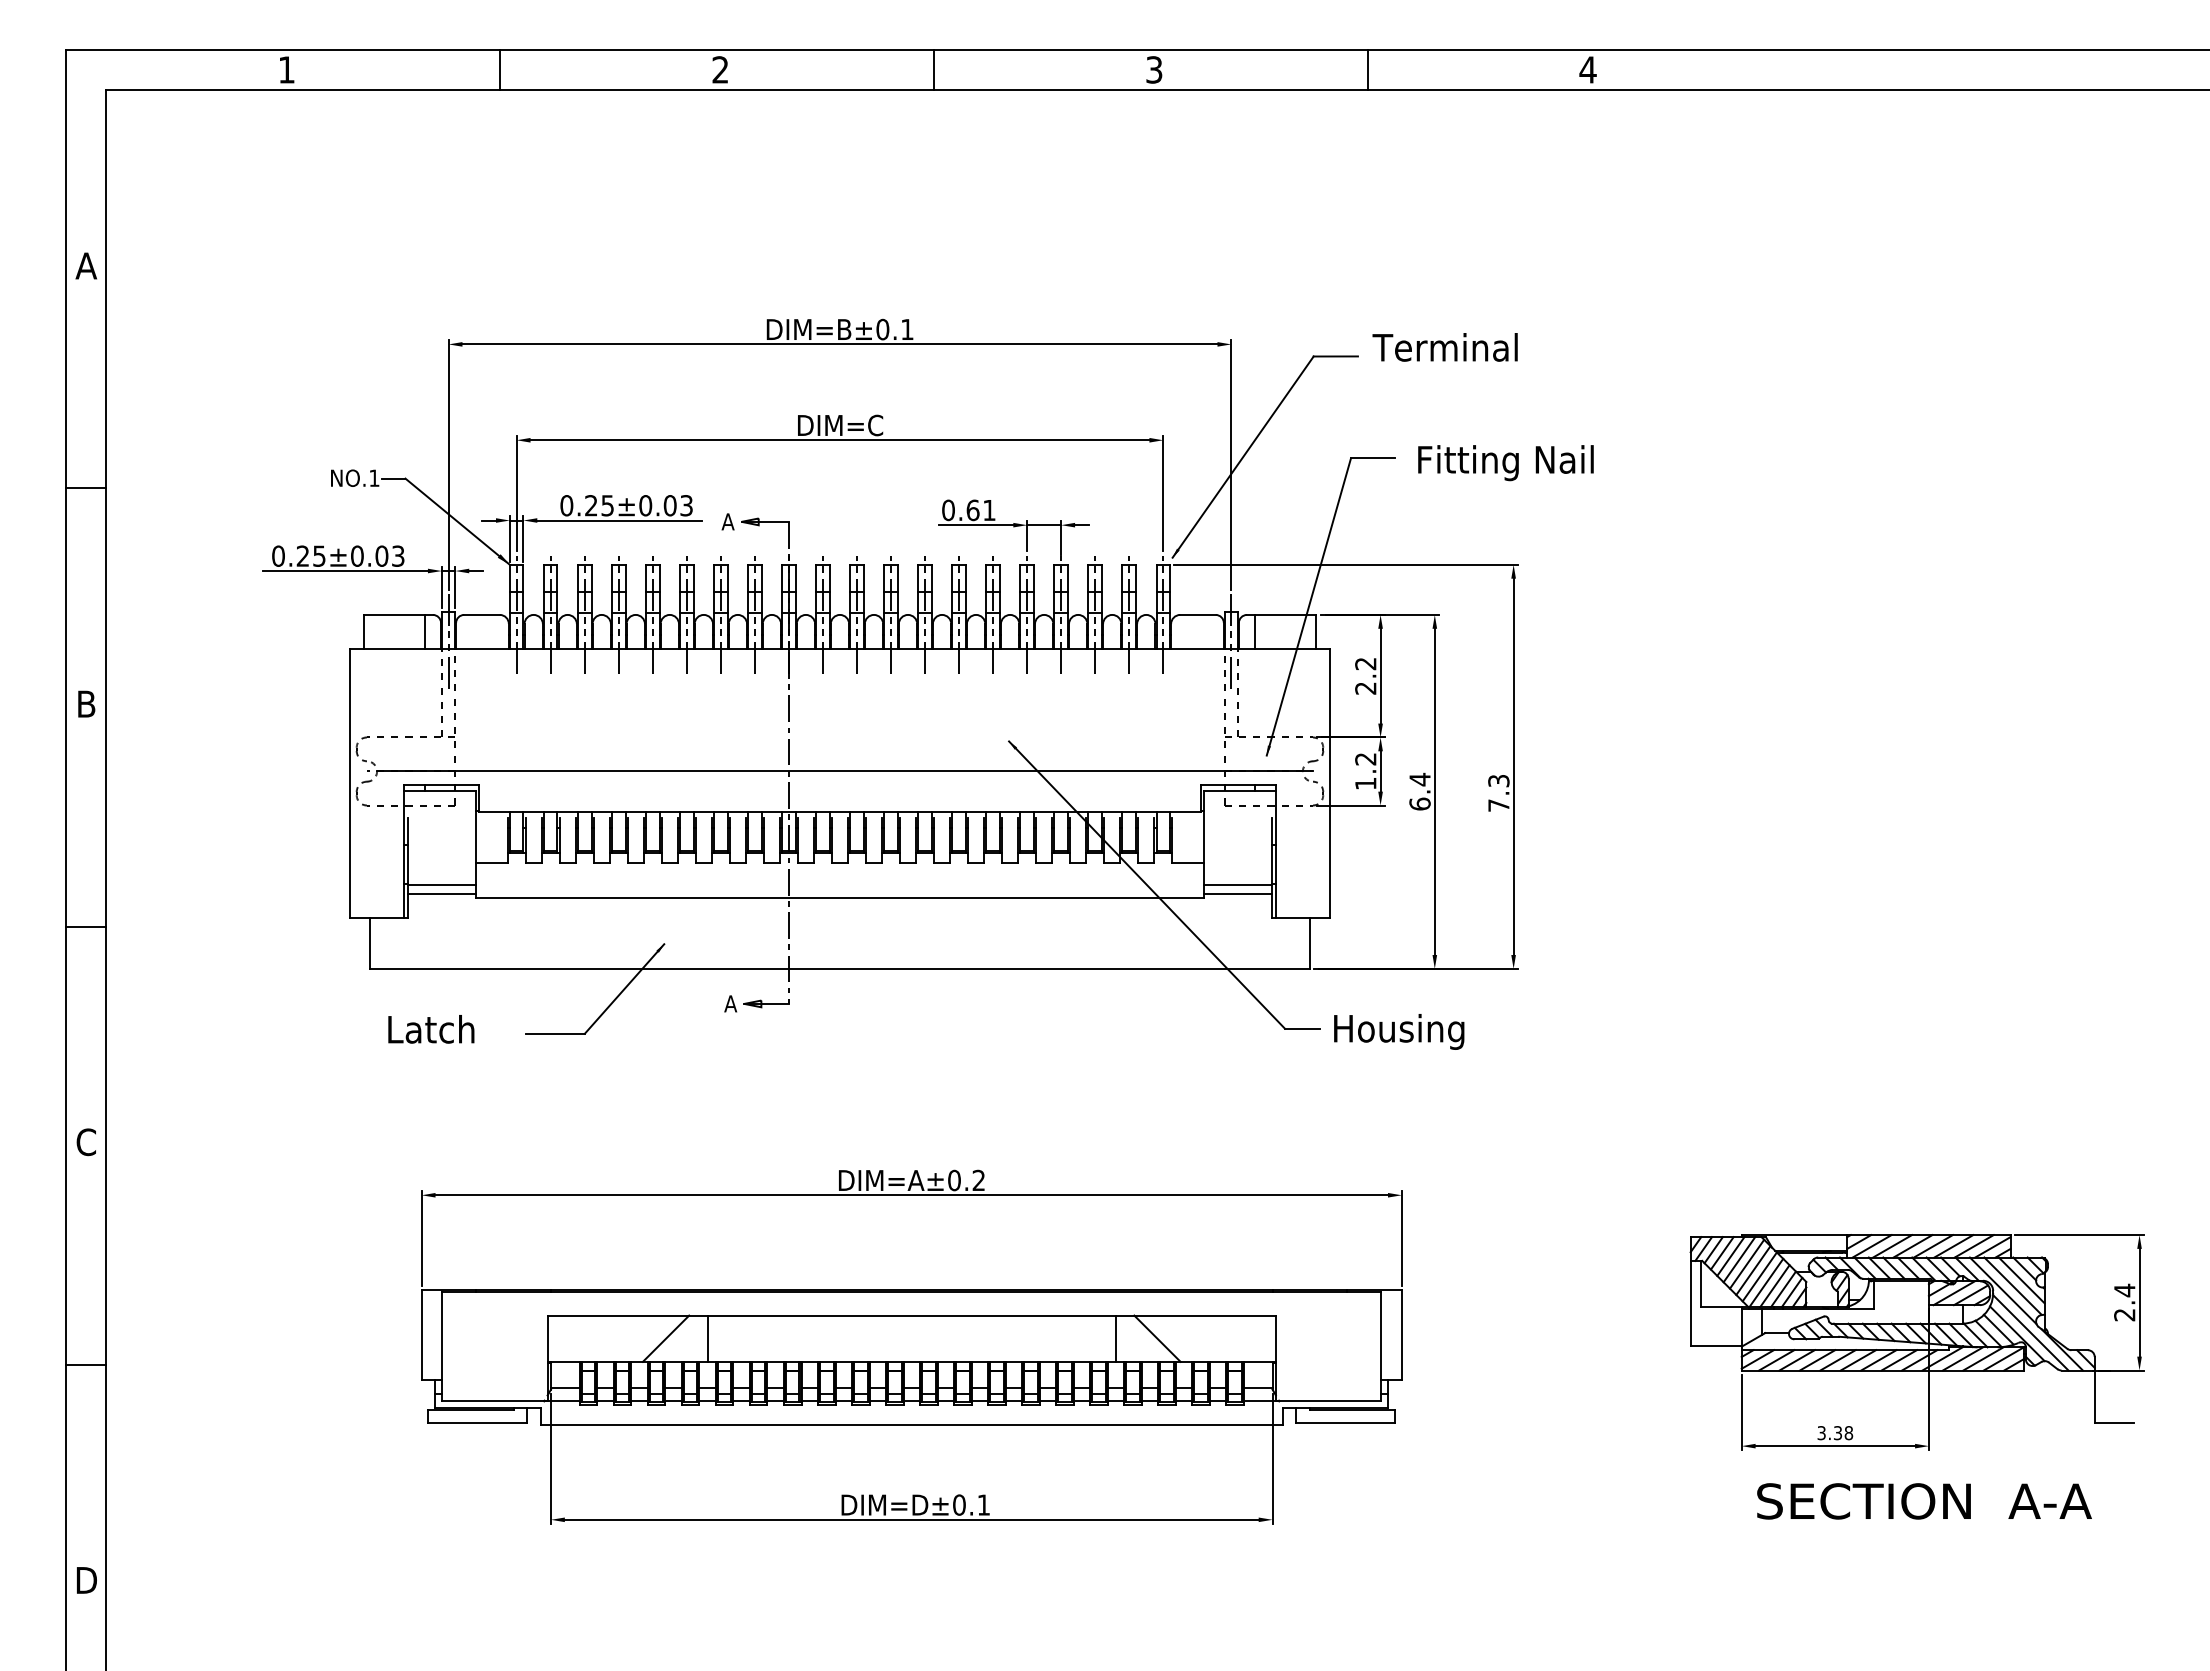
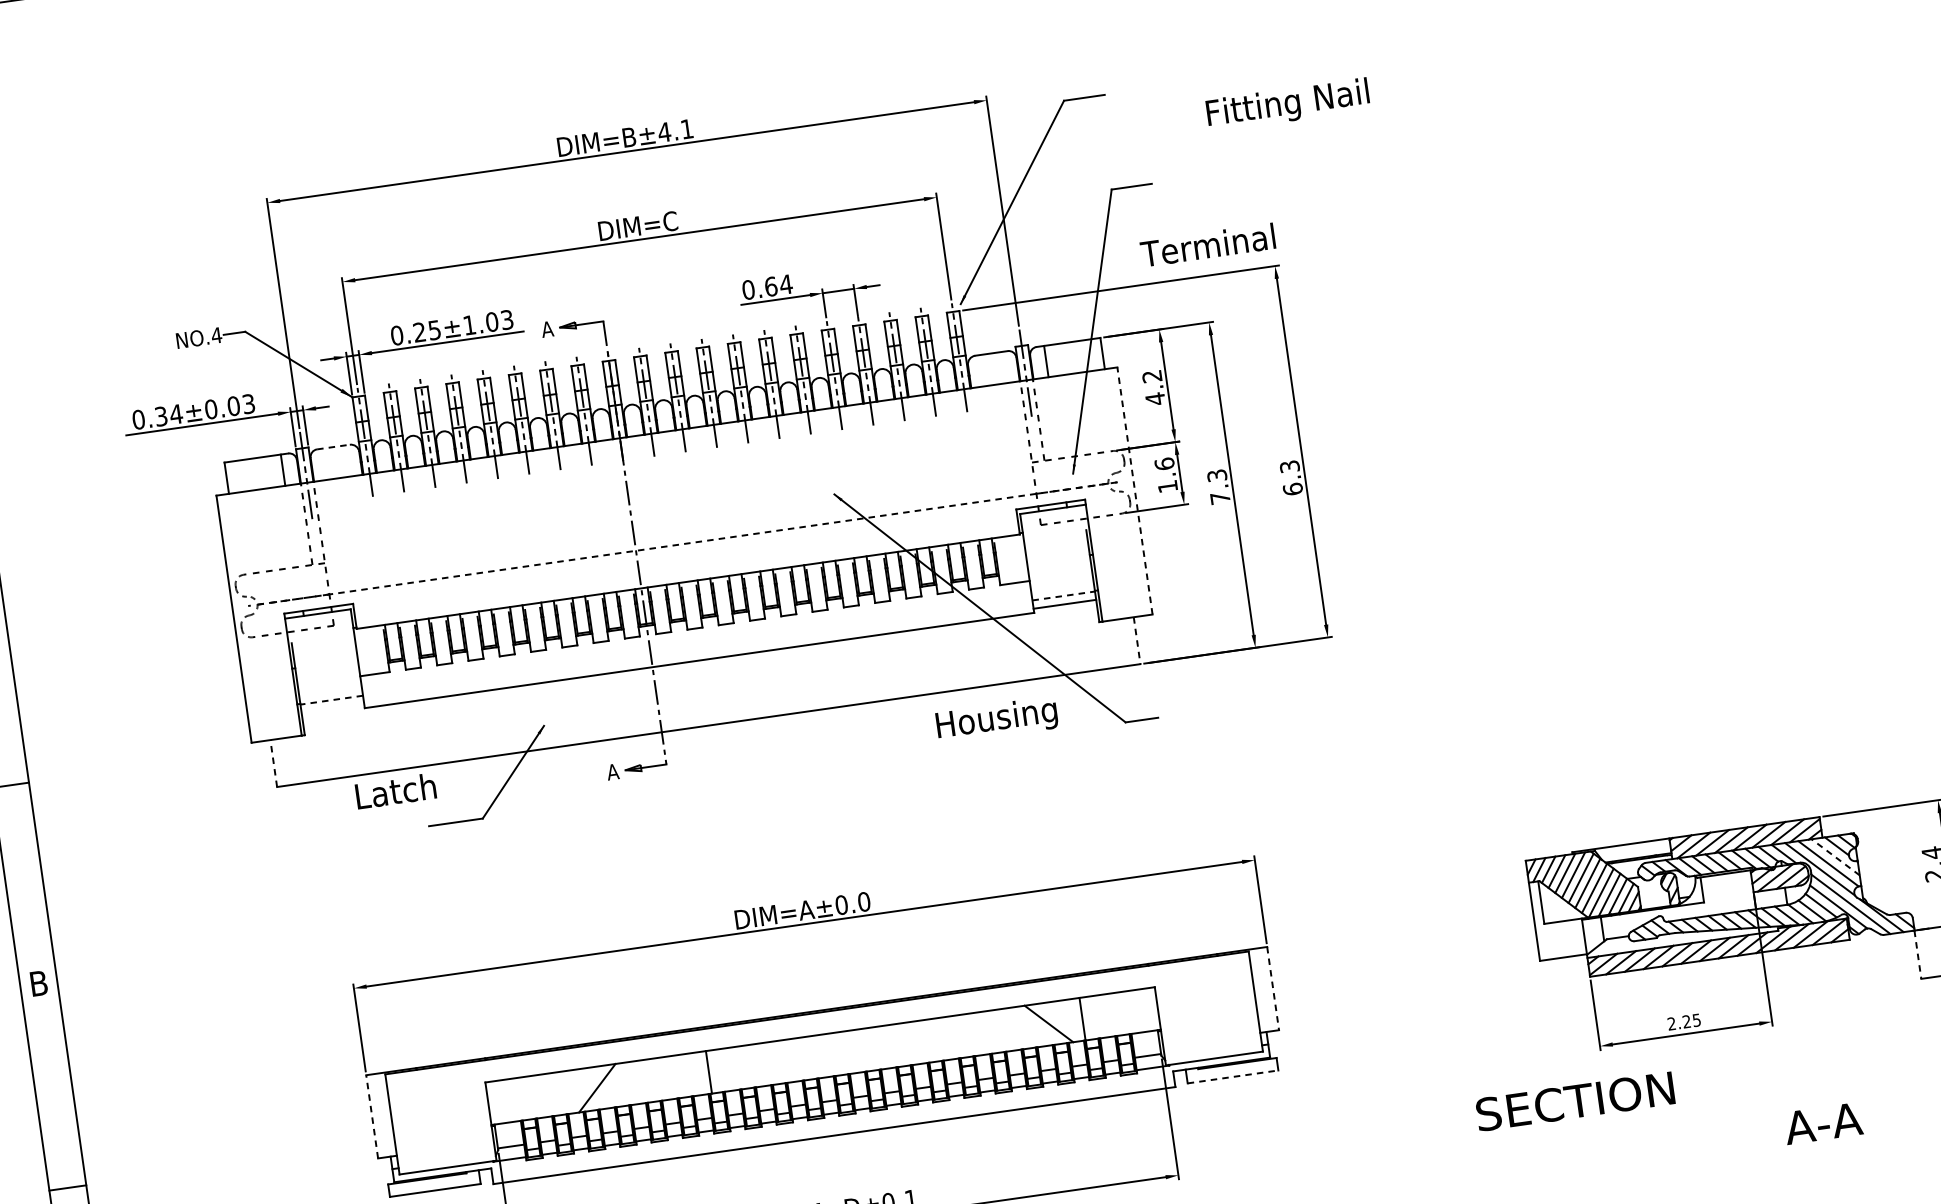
text: (882, 329) -> (664, 132), DIM=B±0.1 -> DIM=B±4.1
text: (1444, 347) -> (1207, 245), moved
text: (1505, 463) -> (1287, 105), moved
text: (373, 477) -> (215, 334), NO.1 -> NO.4
text: (645, 505) -> (469, 325), 0.25±0.03 -> 0.25±1.03
text: (989, 510) -> (786, 284), 0.61 -> 0.64
text: (311, 555) -> (168, 414), 0.25±0.03 -> 0.34±0.03
line: (482, 614) -> (333, 446), solid -> dashed
text: (1365, 688) -> (1155, 399), 2.2 -> 4.2
text: (1365, 758) -> (1164, 463), 1.2 -> 1.6
line: (845, 771) -> (688, 543), solid -> dashed
line: (1330, 782) -> (1135, 490), solid -> dashed
text: (1419, 791) -> (1218, 486), 6.4 -> 7.3
text: (1498, 805) -> (1292, 489), 7.3 -> 6.3
line: (441, 884) -> (331, 700), solid -> dashed
line: (1238, 884) -> (1064, 595), solid -> dashed
line: (441, 893) -> (332, 708), removed
line: (370, 943) -> (273, 763), solid -> dashed
line: (1309, 943) -> (1137, 640), solid -> dashed
text: (431, 1029) -> (396, 791), moved
text: (1399, 1031) -> (997, 719), moved
text: (85, 1142) -> (38, 983), C -> B
text: (978, 1180) -> (863, 901), DIM=A±0.2 -> DIM=A±0.0
line: (2021, 1280) -> (1835, 857), solid -> dashed
line: (421, 1334) -> (371, 1116), solid -> dashed
line: (1401, 1335) -> (1272, 989), solid -> dashed
line: (707, 1338) -> (708, 1072), moved
line: (1115, 1338) -> (1082, 1019), moved
line: (2094, 1397) -> (1917, 955), solid -> dashed
line: (1346, 1423) -> (1233, 1077), solid -> dashed
text: (1835, 1433) -> (1684, 1022), 3.38 -> 2.25
text: (2049, 1500) -> (1822, 1122), moved
text: (1863, 1501) -> (1574, 1101), moved

